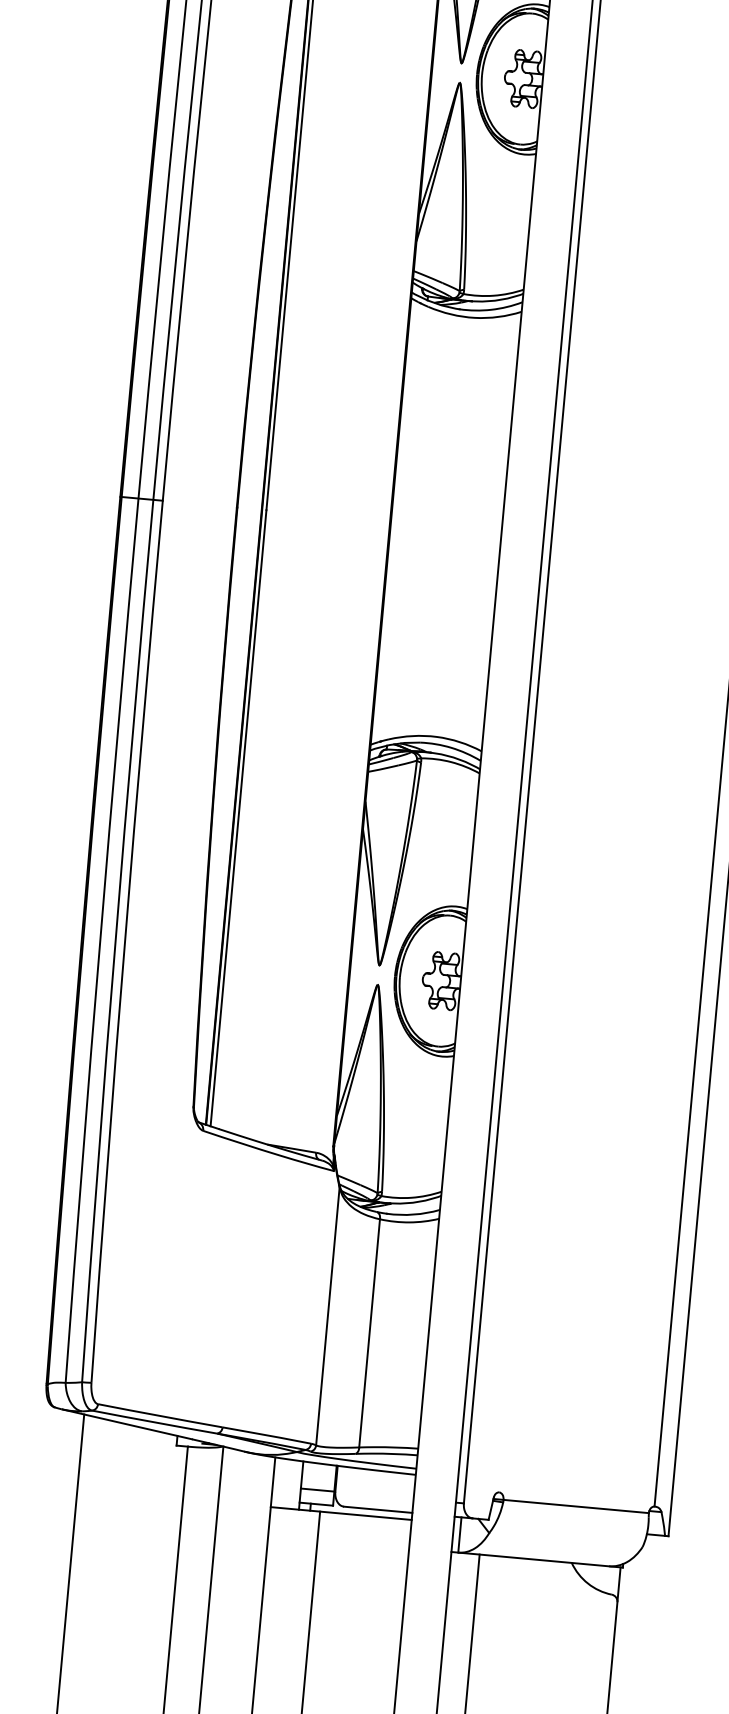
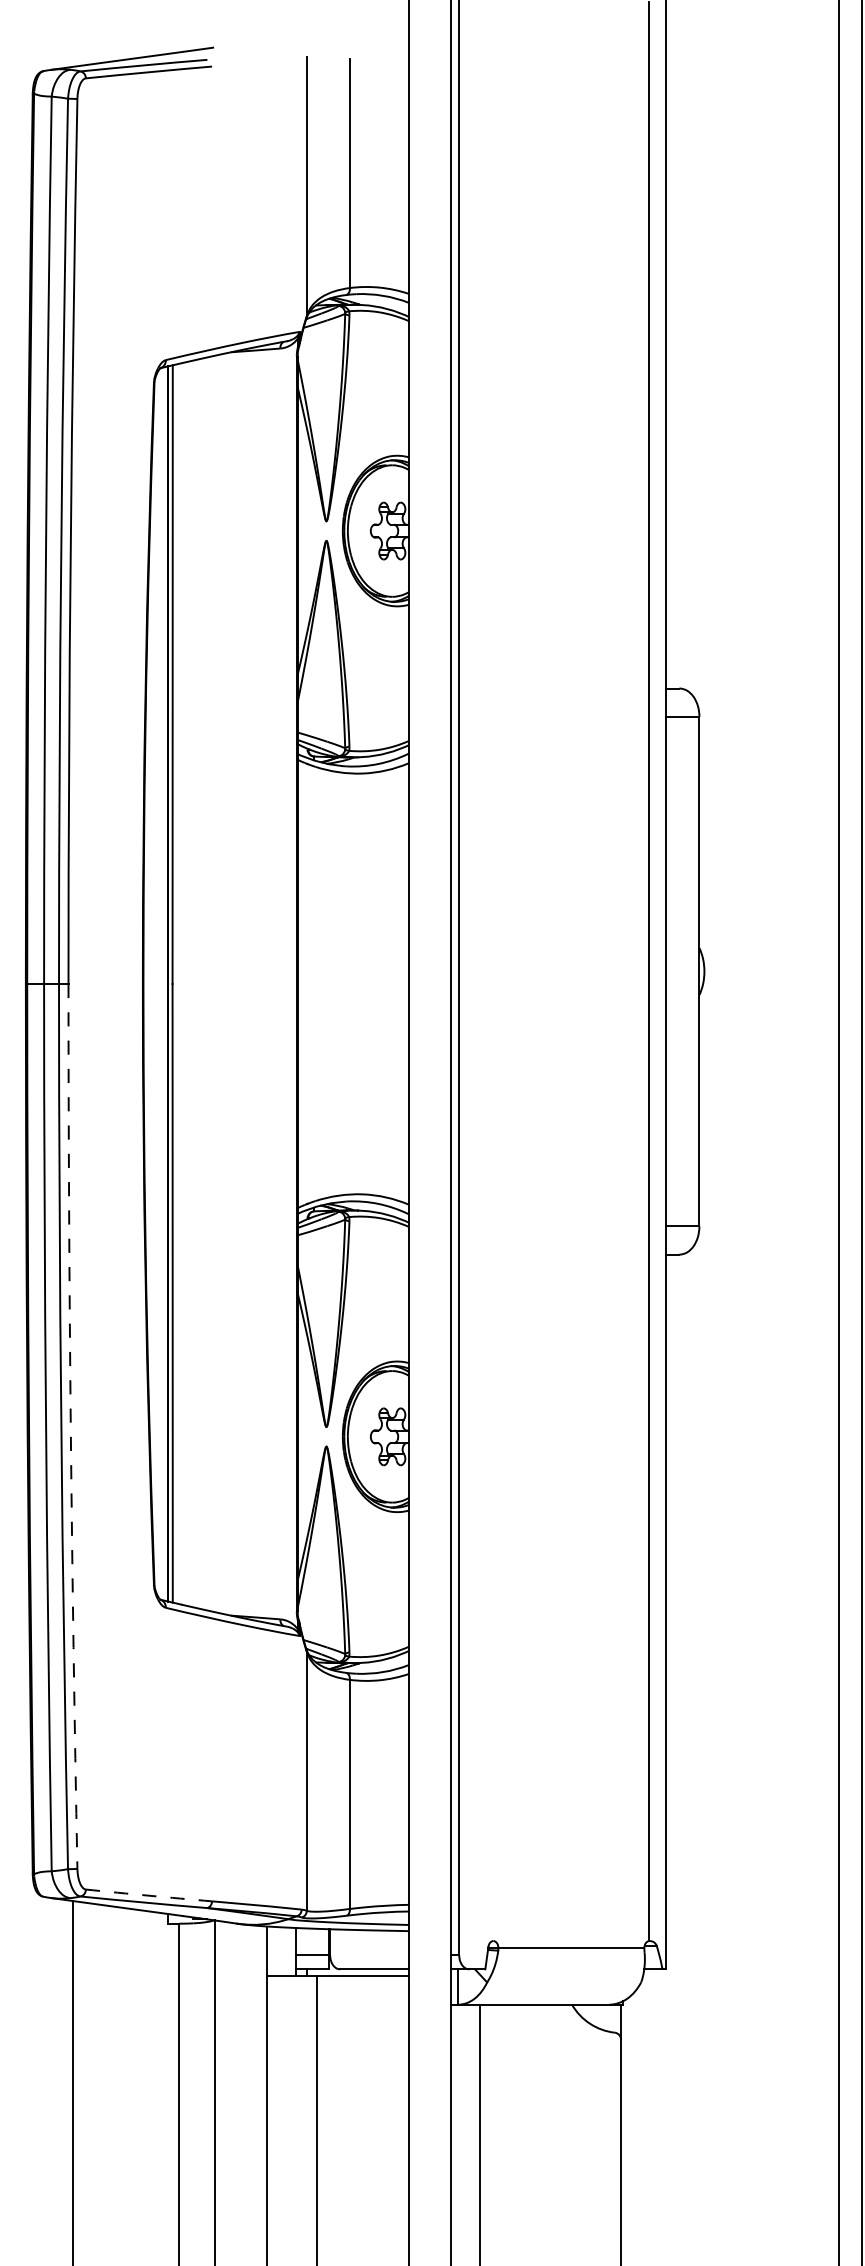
arc: (124, 941) -> (70, 1426), solid -> dashed
arc: (159, 1415) -> (148, 1895), solid -> dashed

